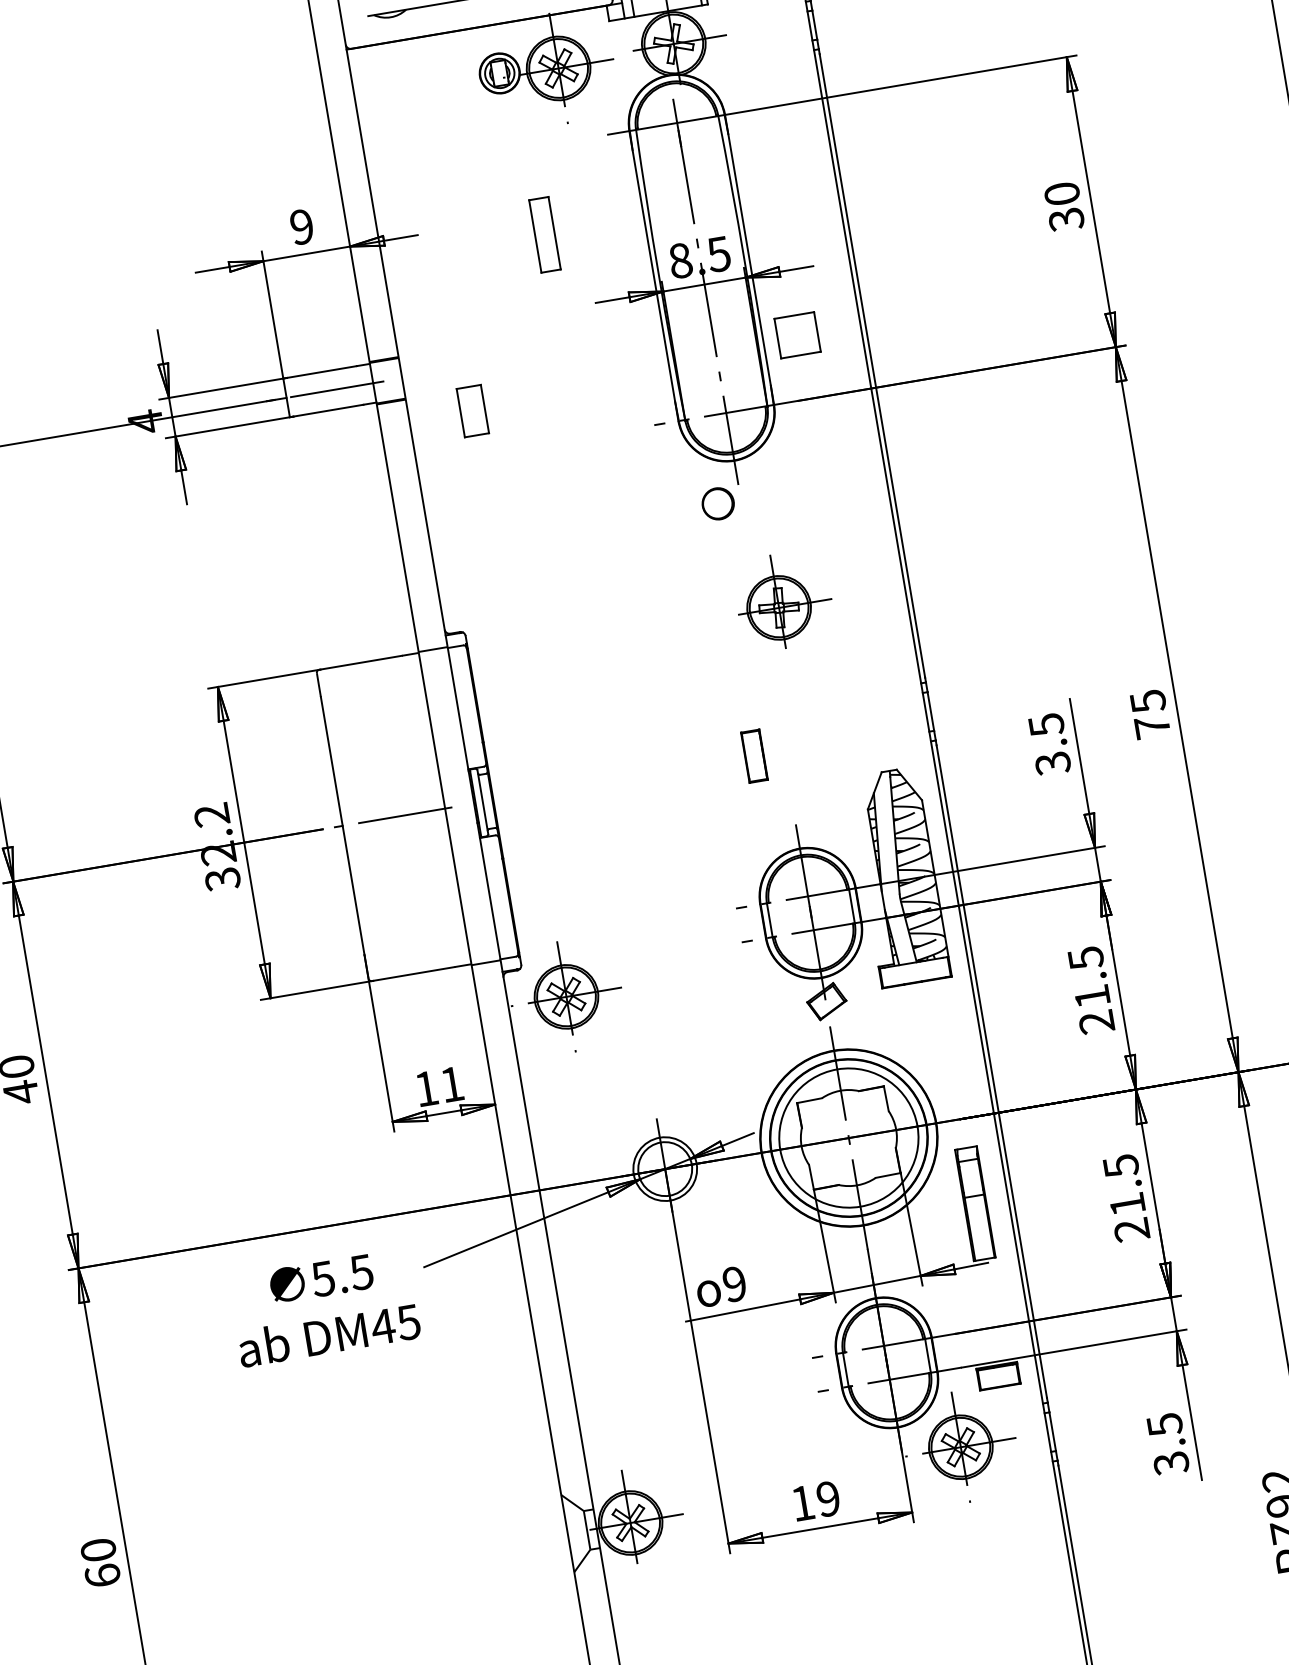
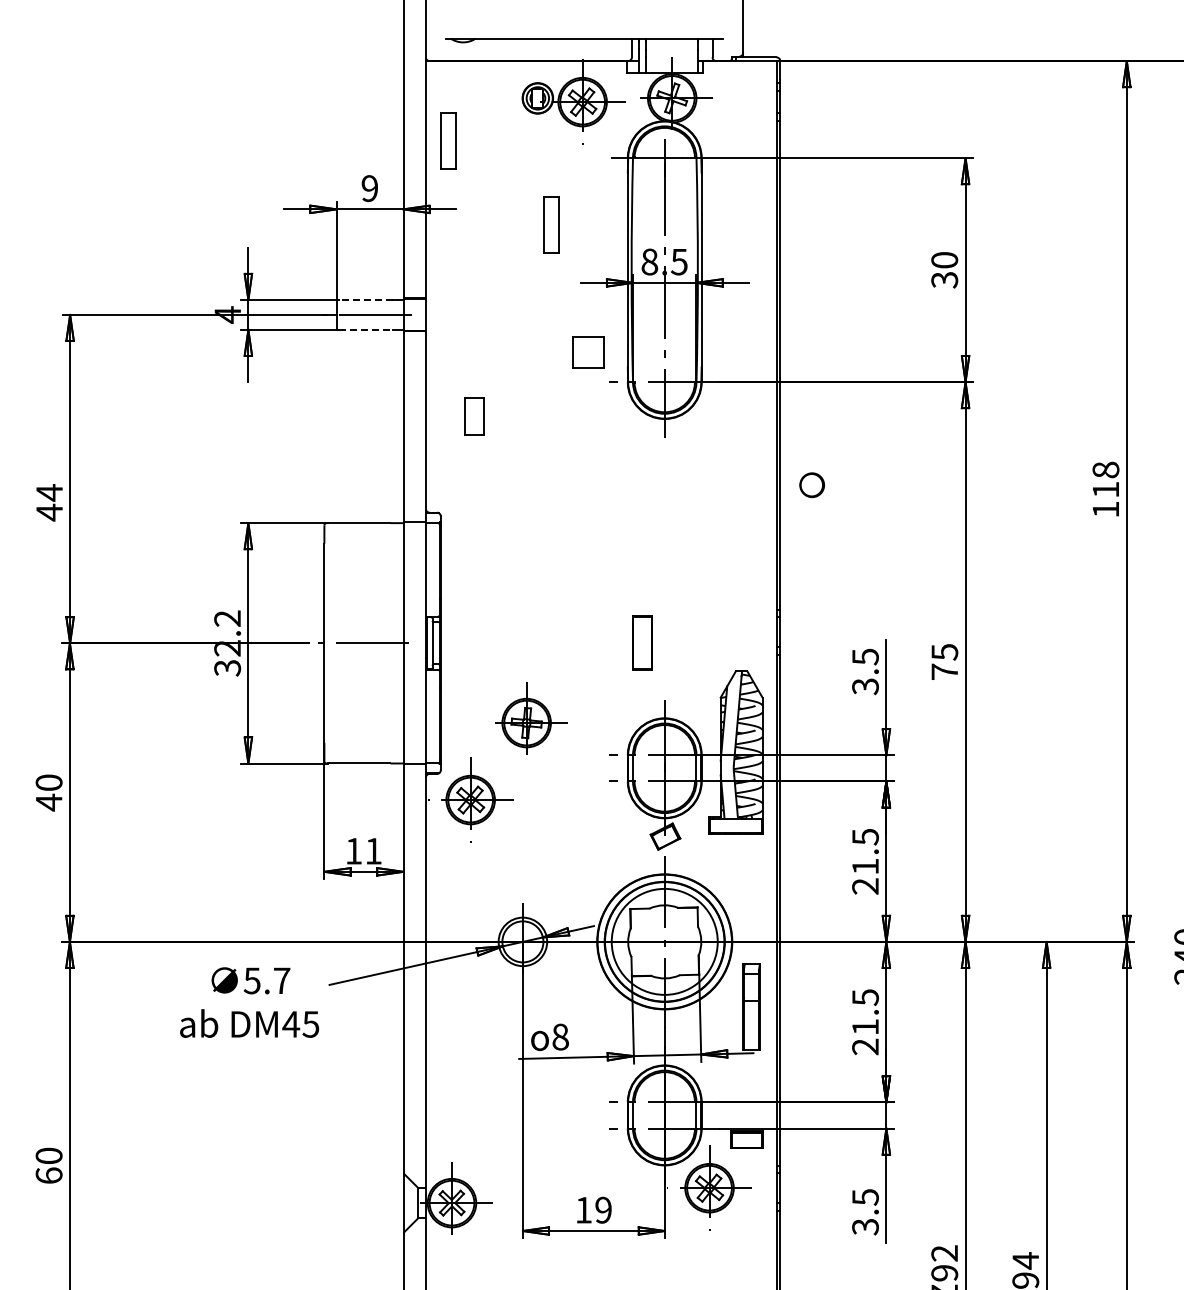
part: (393, 147) -> (448, 140), added
part: (797, 334) -> (588, 352), moved
line: (320, 371) -> (365, 299), solid -> dashed
line: (328, 410) -> (366, 329), solid -> dashed
part: (472, 411) -> (474, 416), moved
part: (717, 504) -> (811, 485), moved
part: (784, 600) -> (531, 718), moved
part: (753, 756) -> (641, 643), size x1.4
text: (361, 1272) -> (281, 980), 5.5 -> 5.7
text: (734, 1283) -> (560, 1036), 9 -> 8

